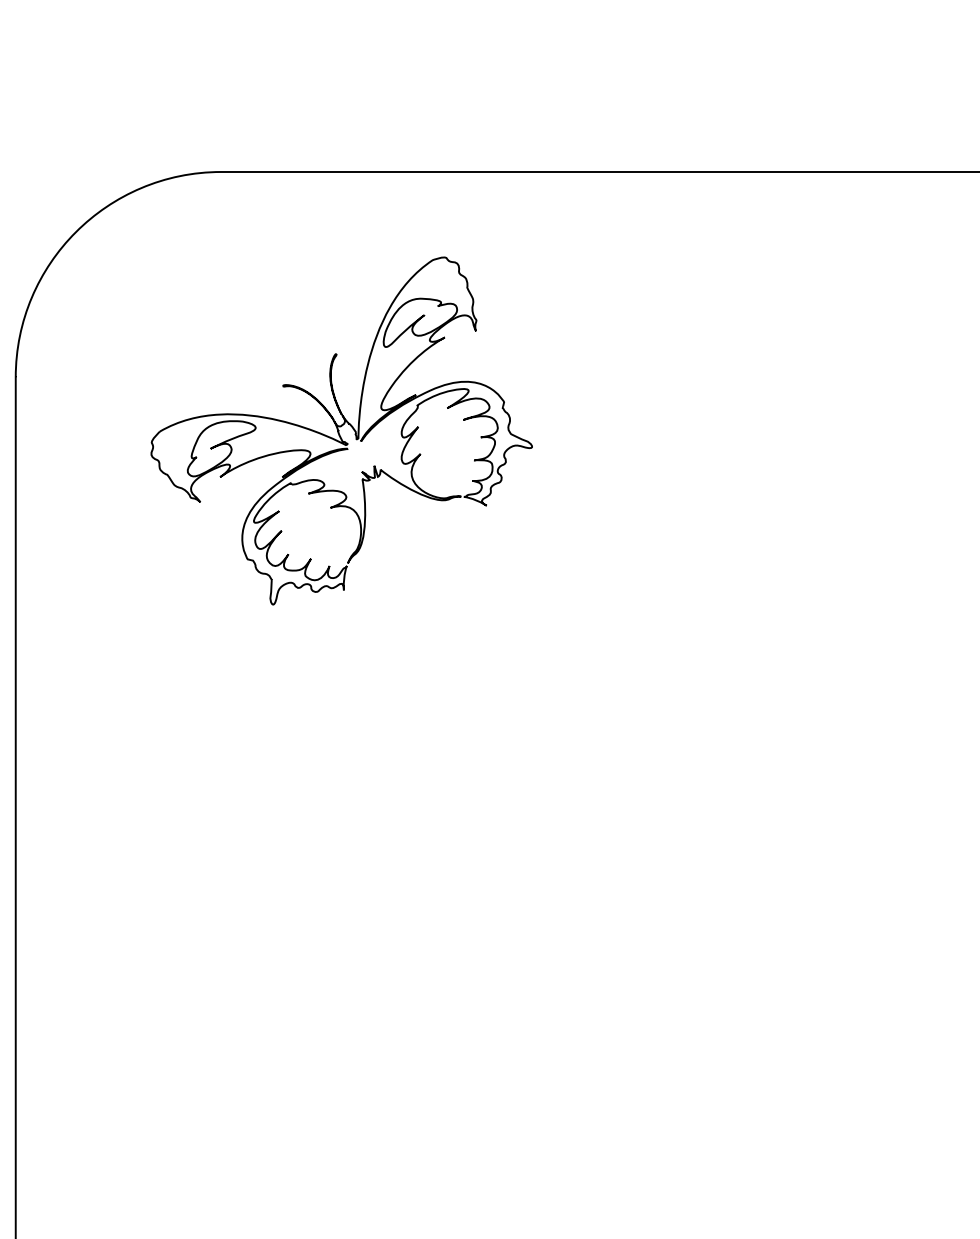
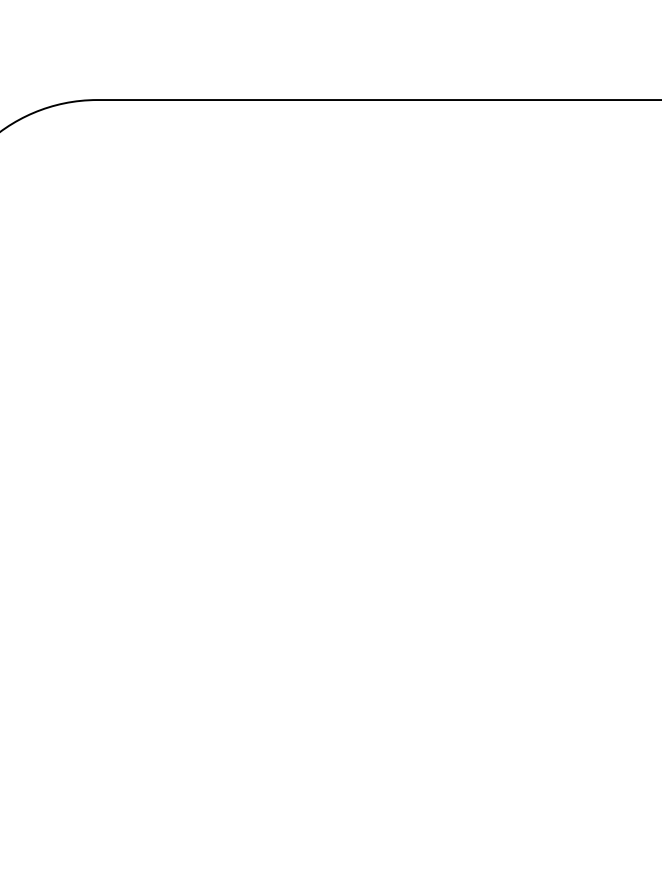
part: (341, 430) -> (193, 306), removed

